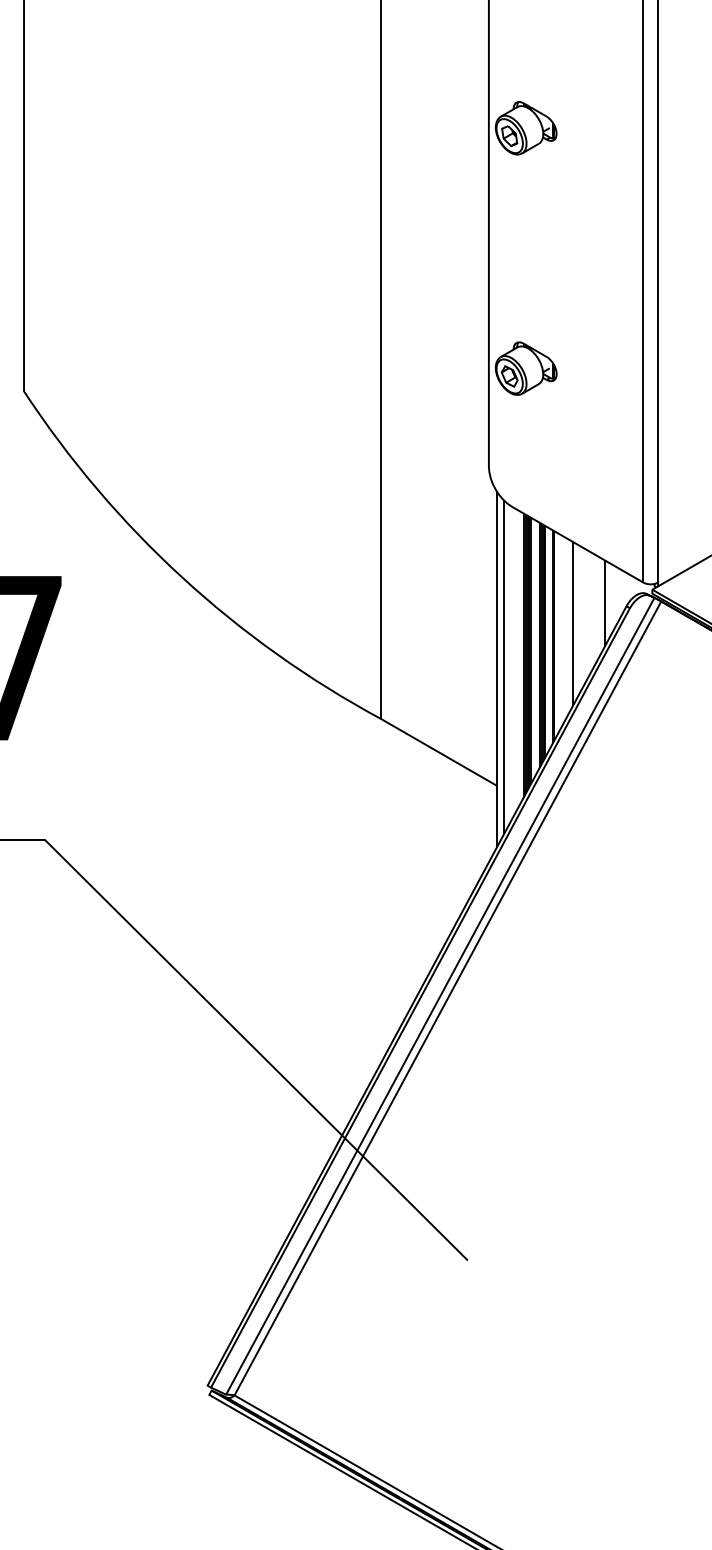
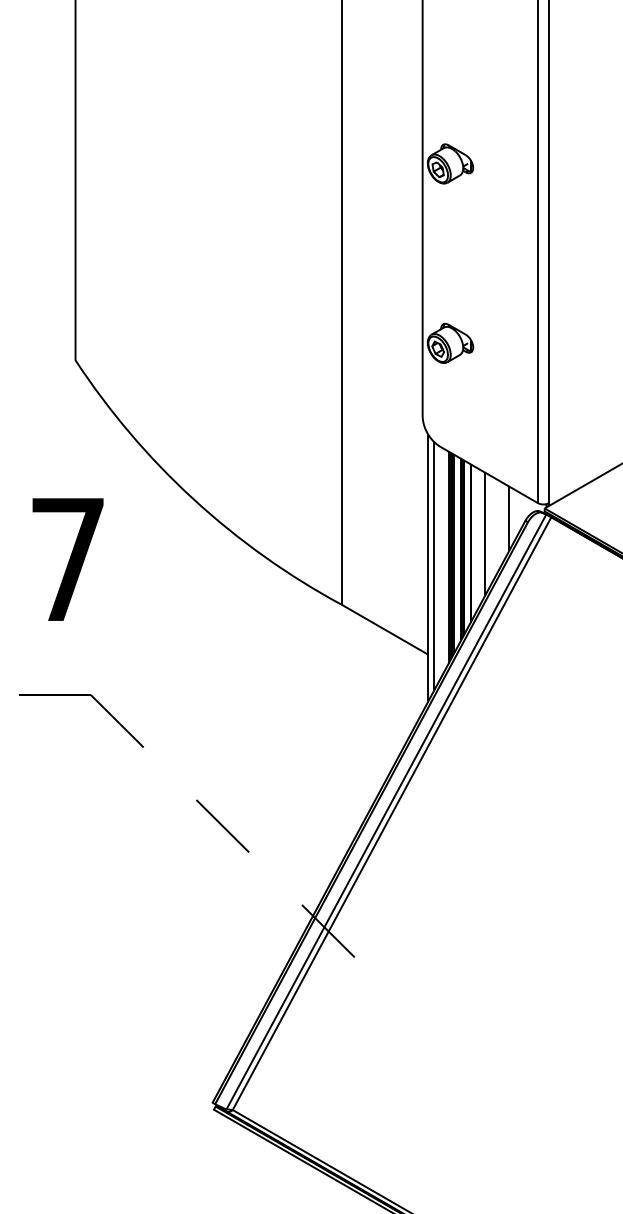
line: (255, 1050) -> (248, 852), solid -> dashed

